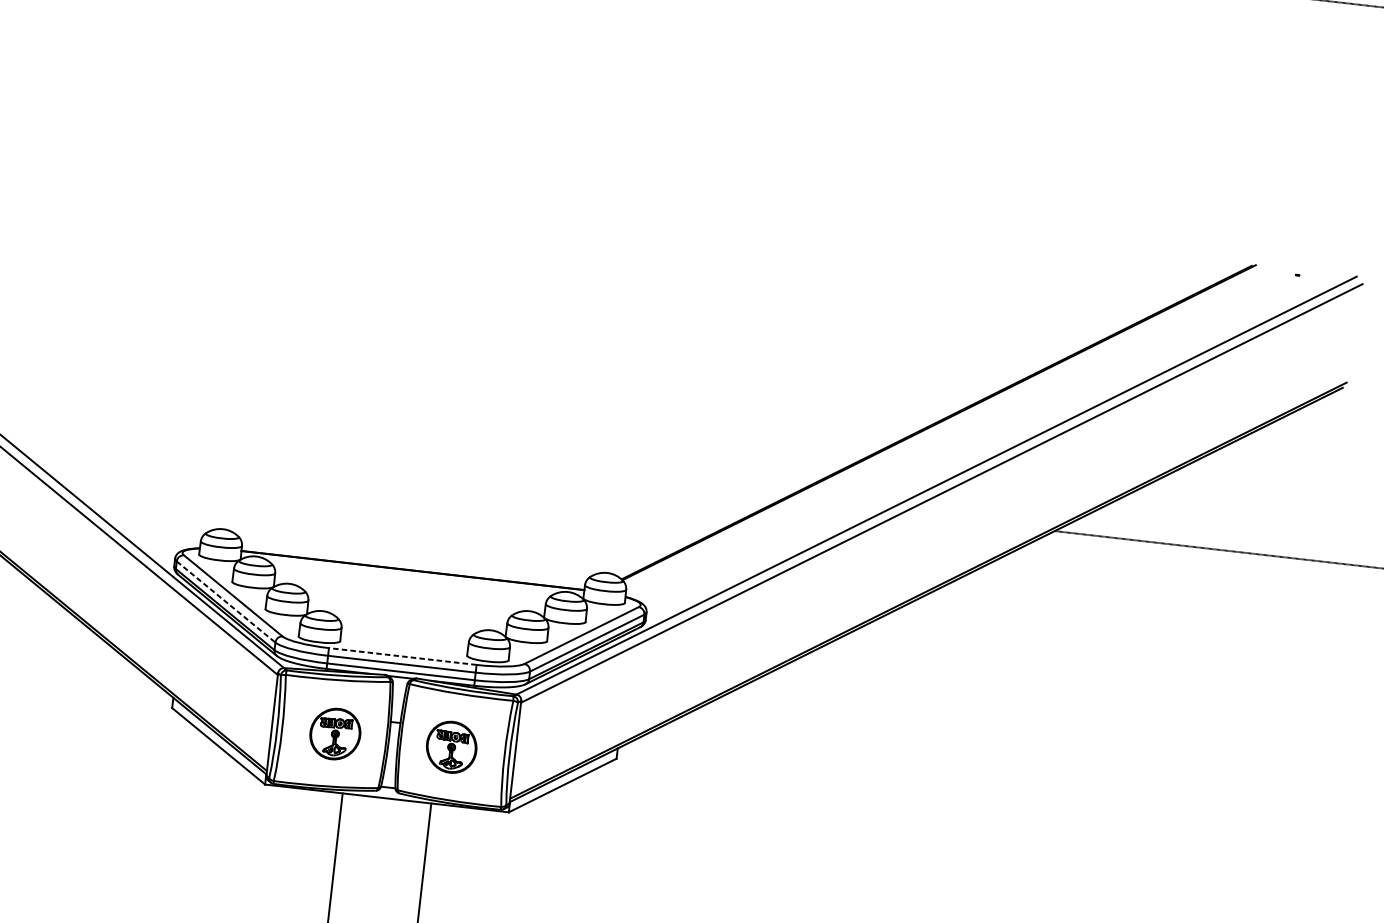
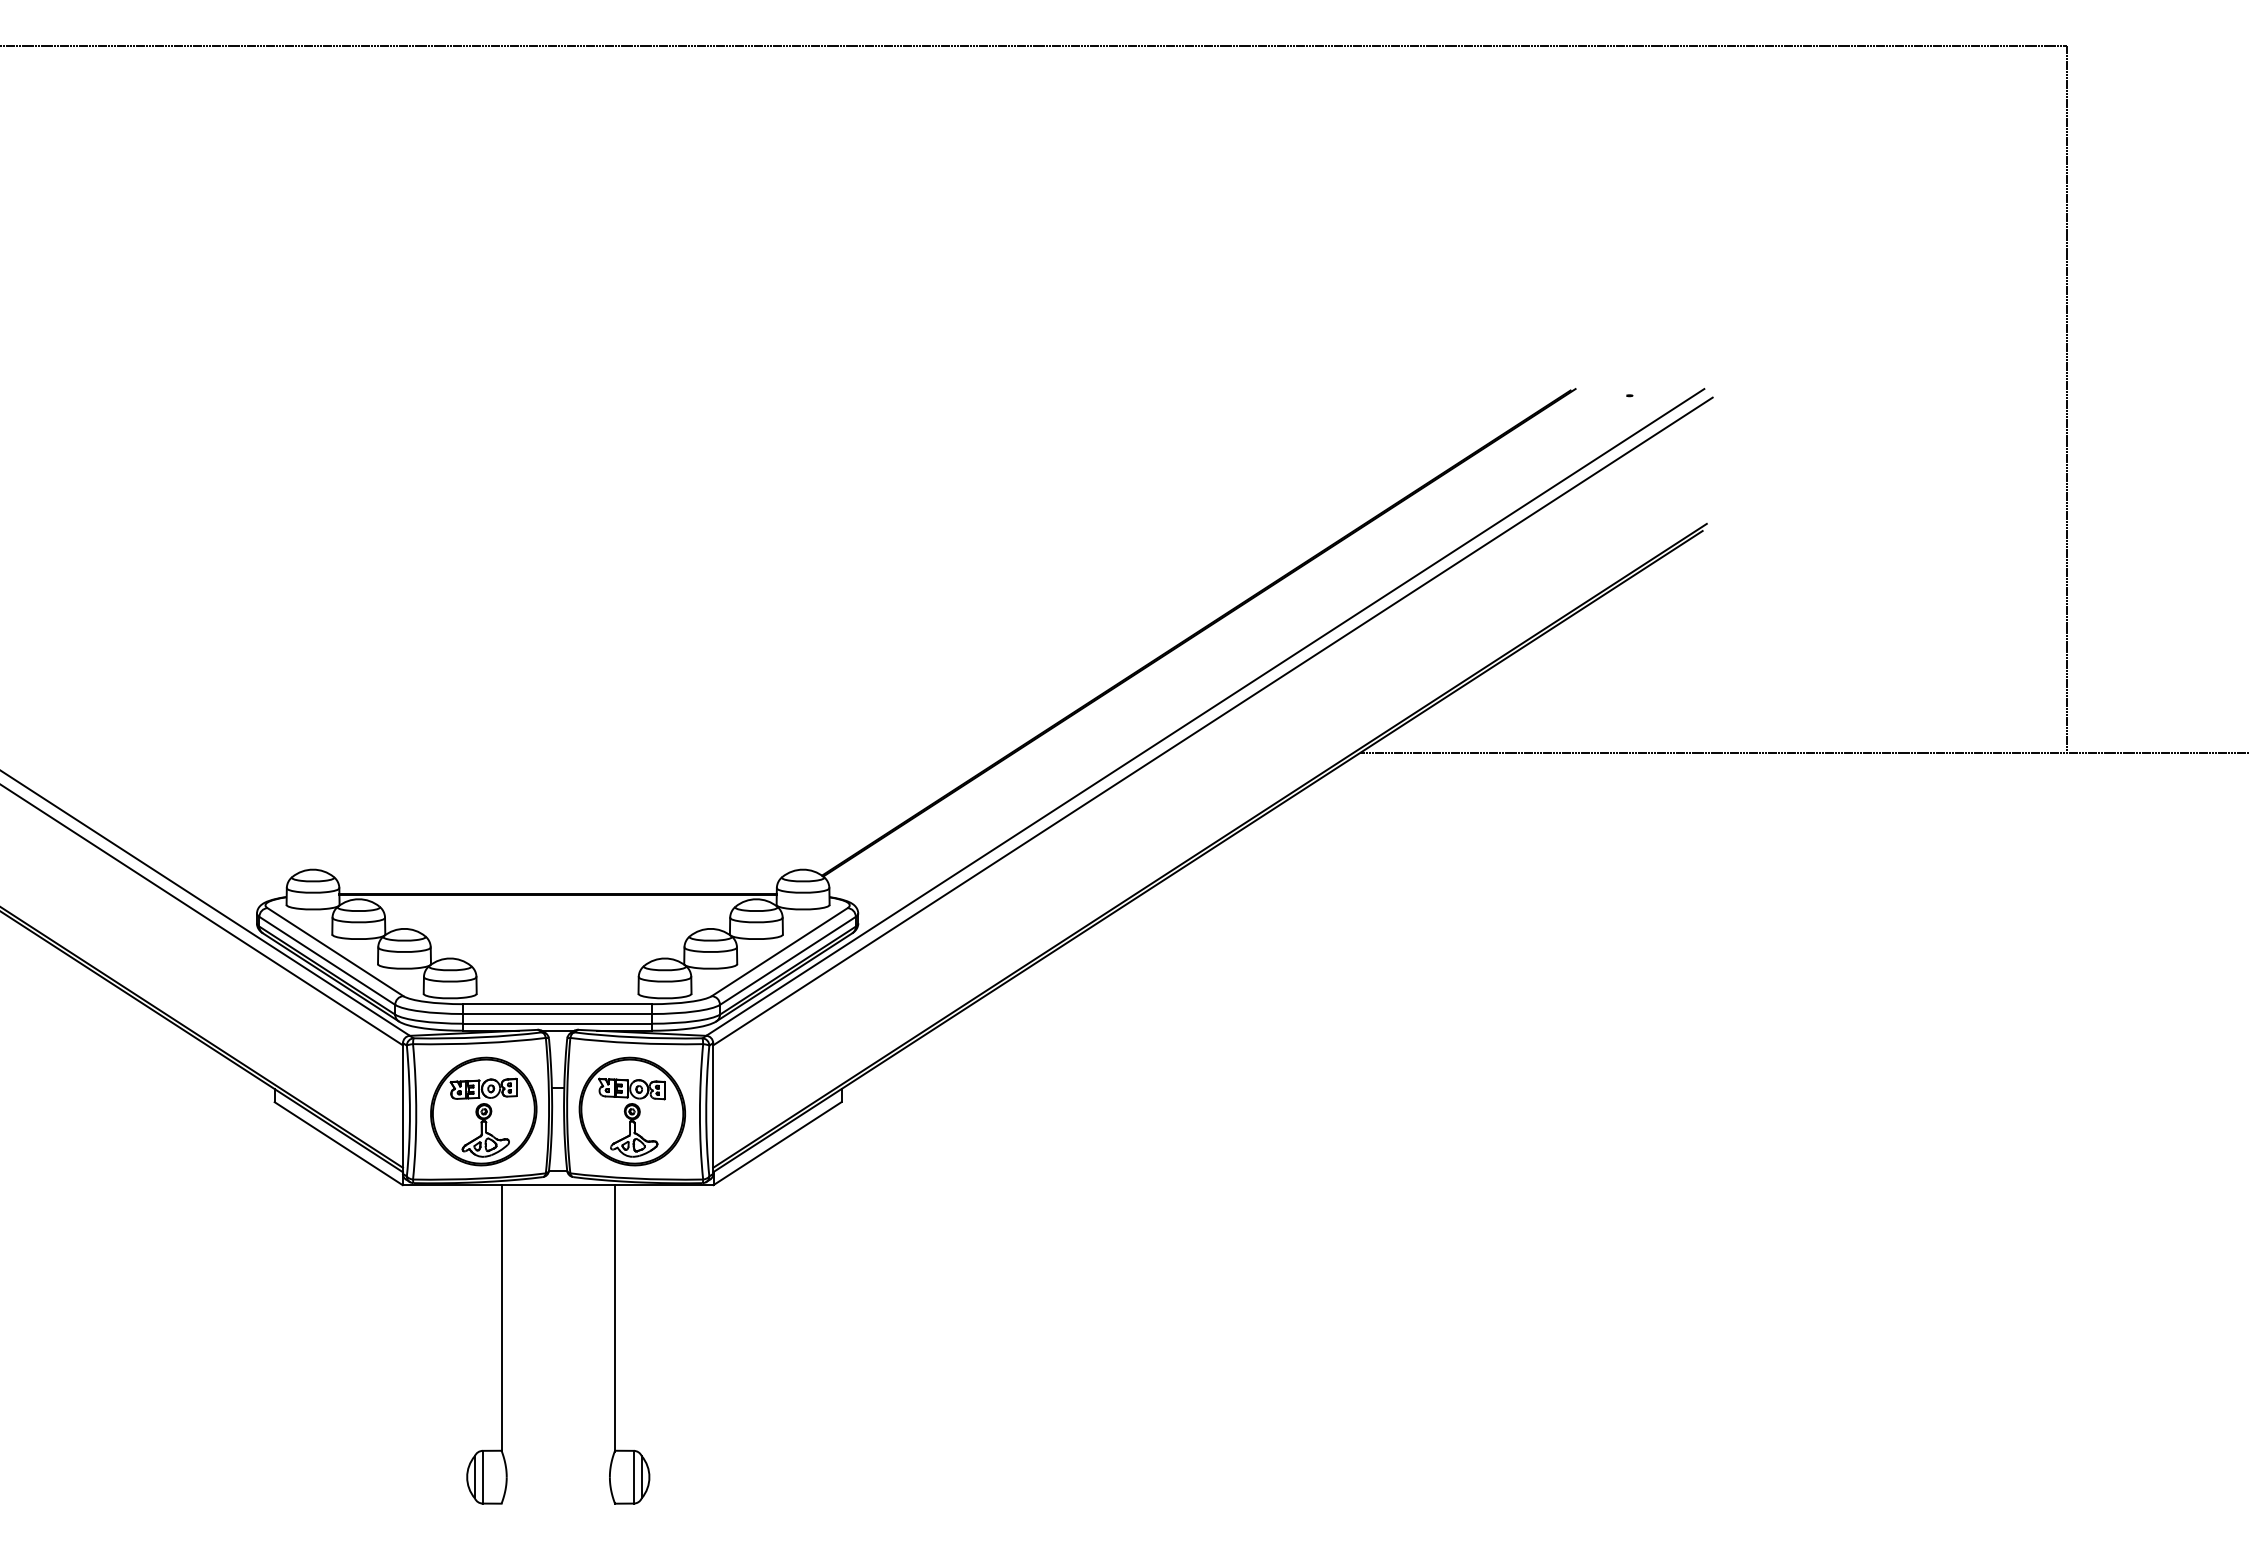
line: (226, 601) -> (327, 960), dashed -> solid
line: (402, 656) -> (557, 1004), dashed -> solid
part: (335, 734) -> (483, 1111), size x1.67
part: (451, 747) -> (631, 1111), size x1.67

